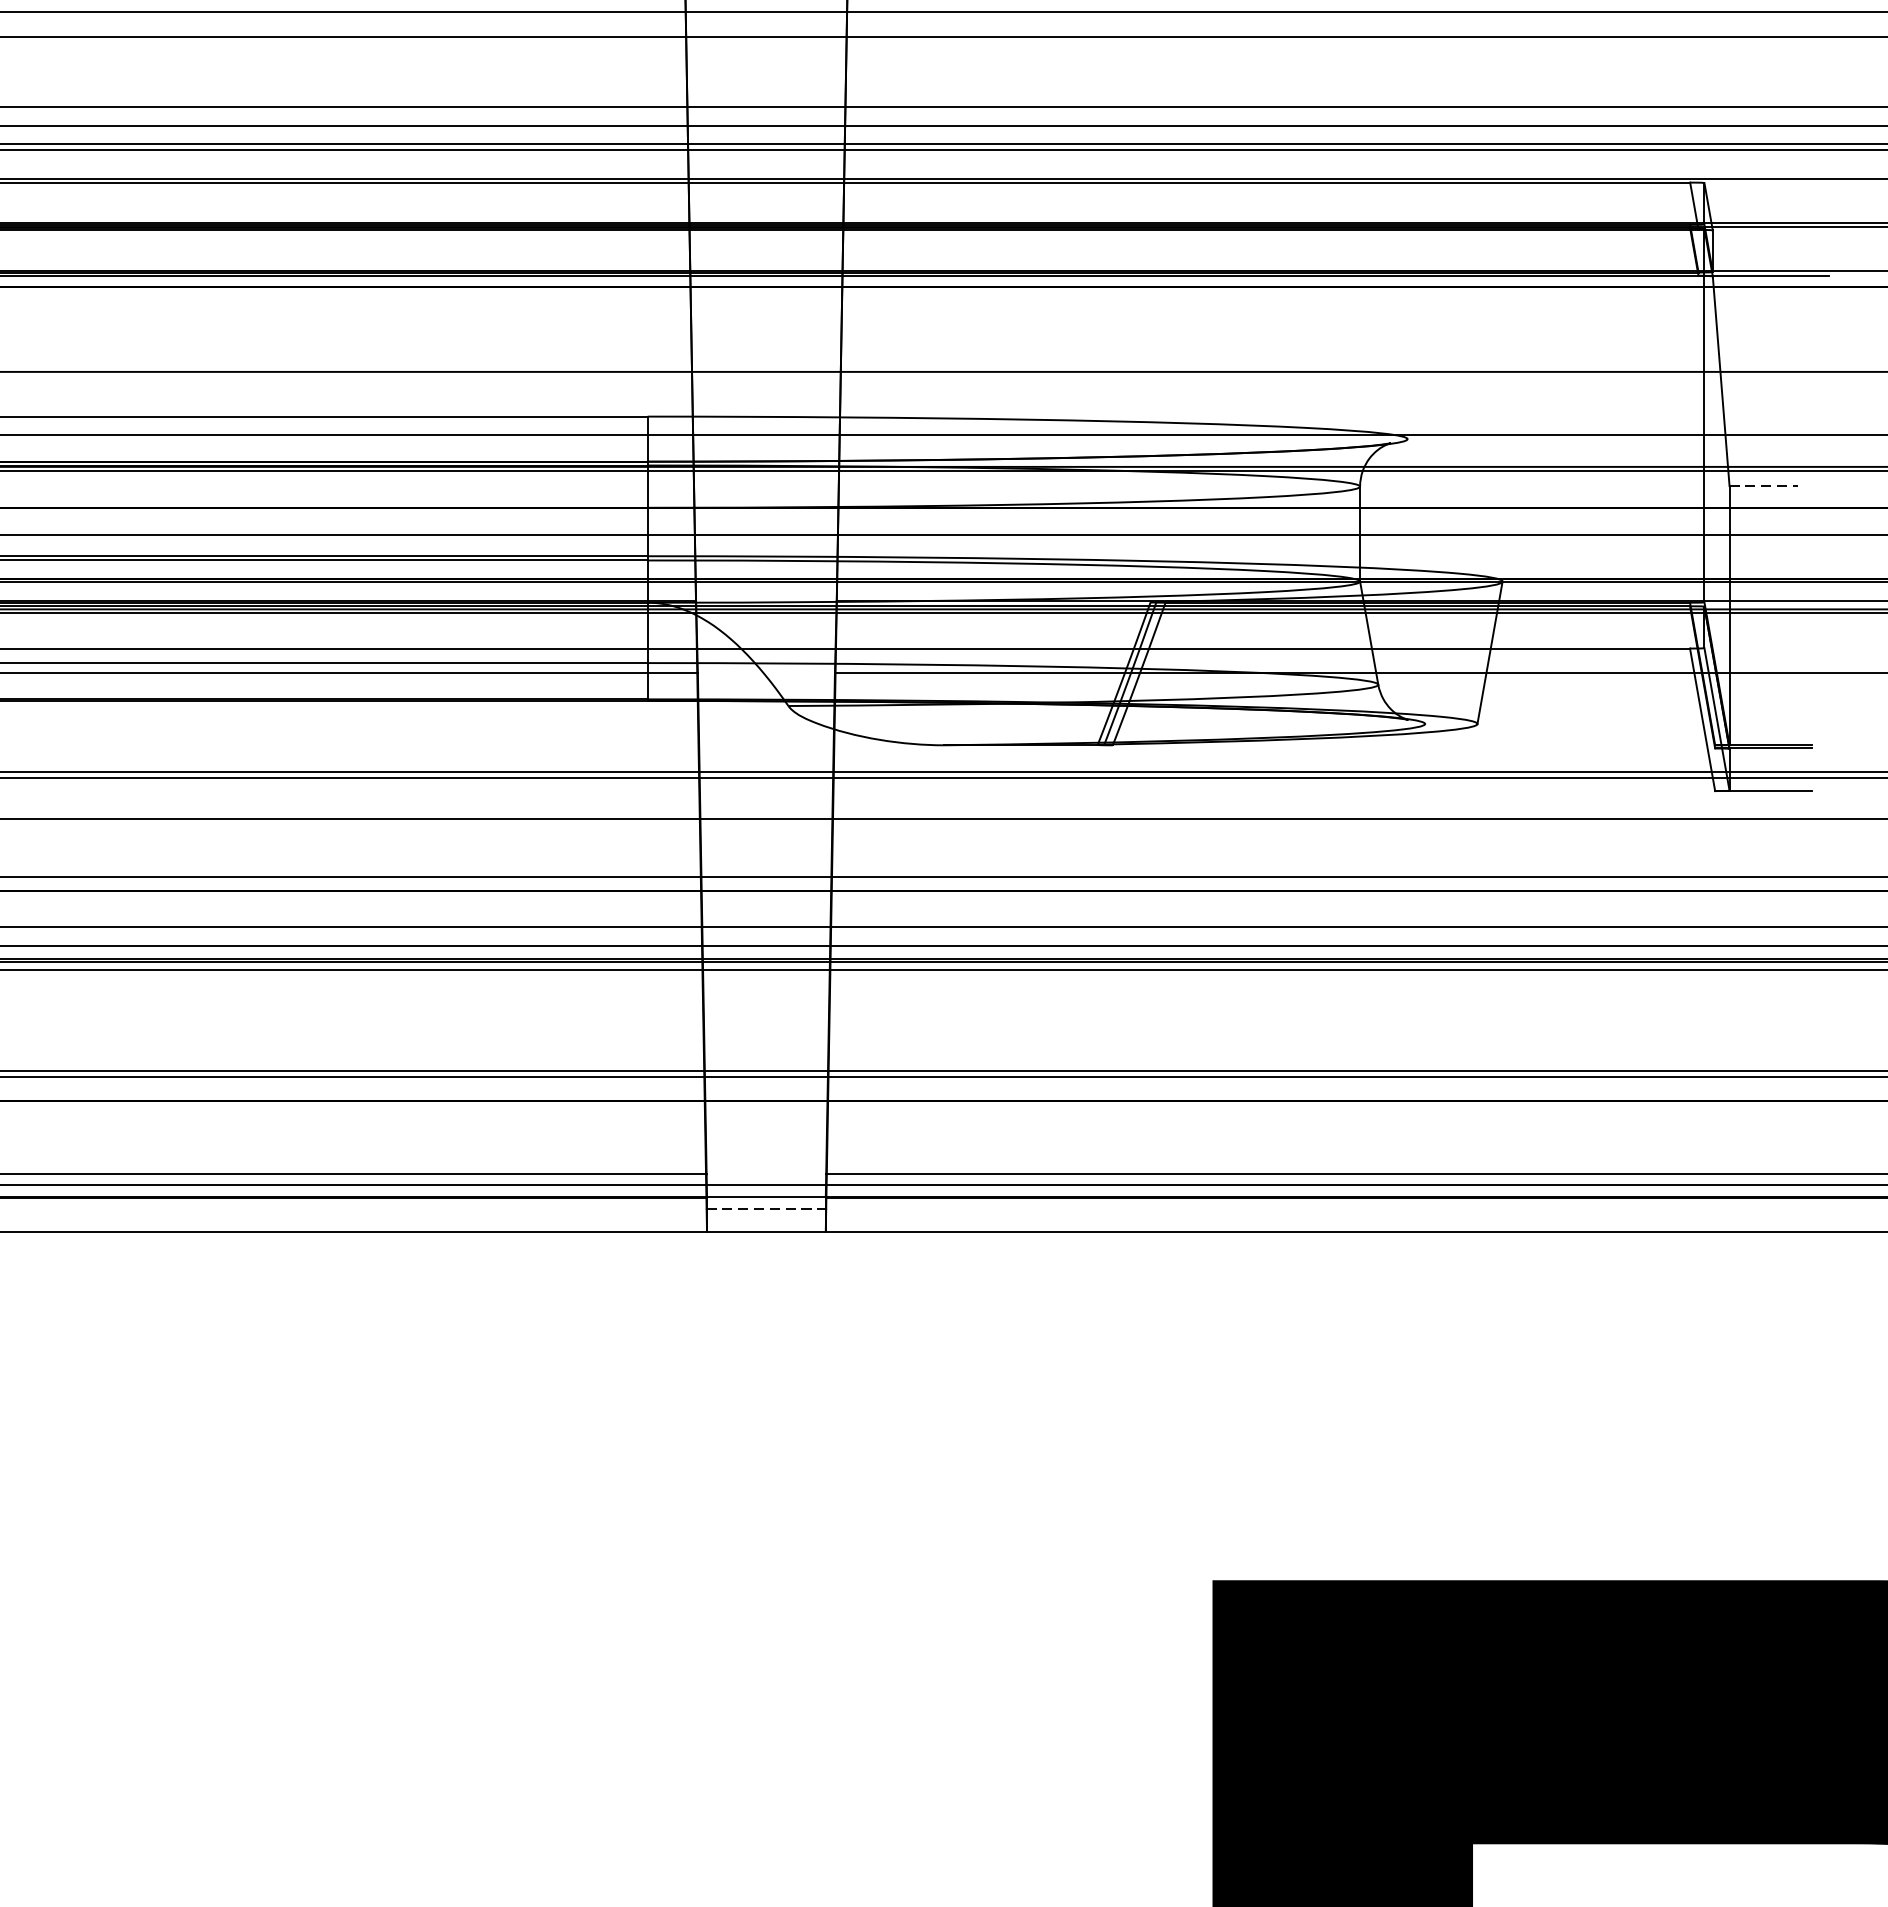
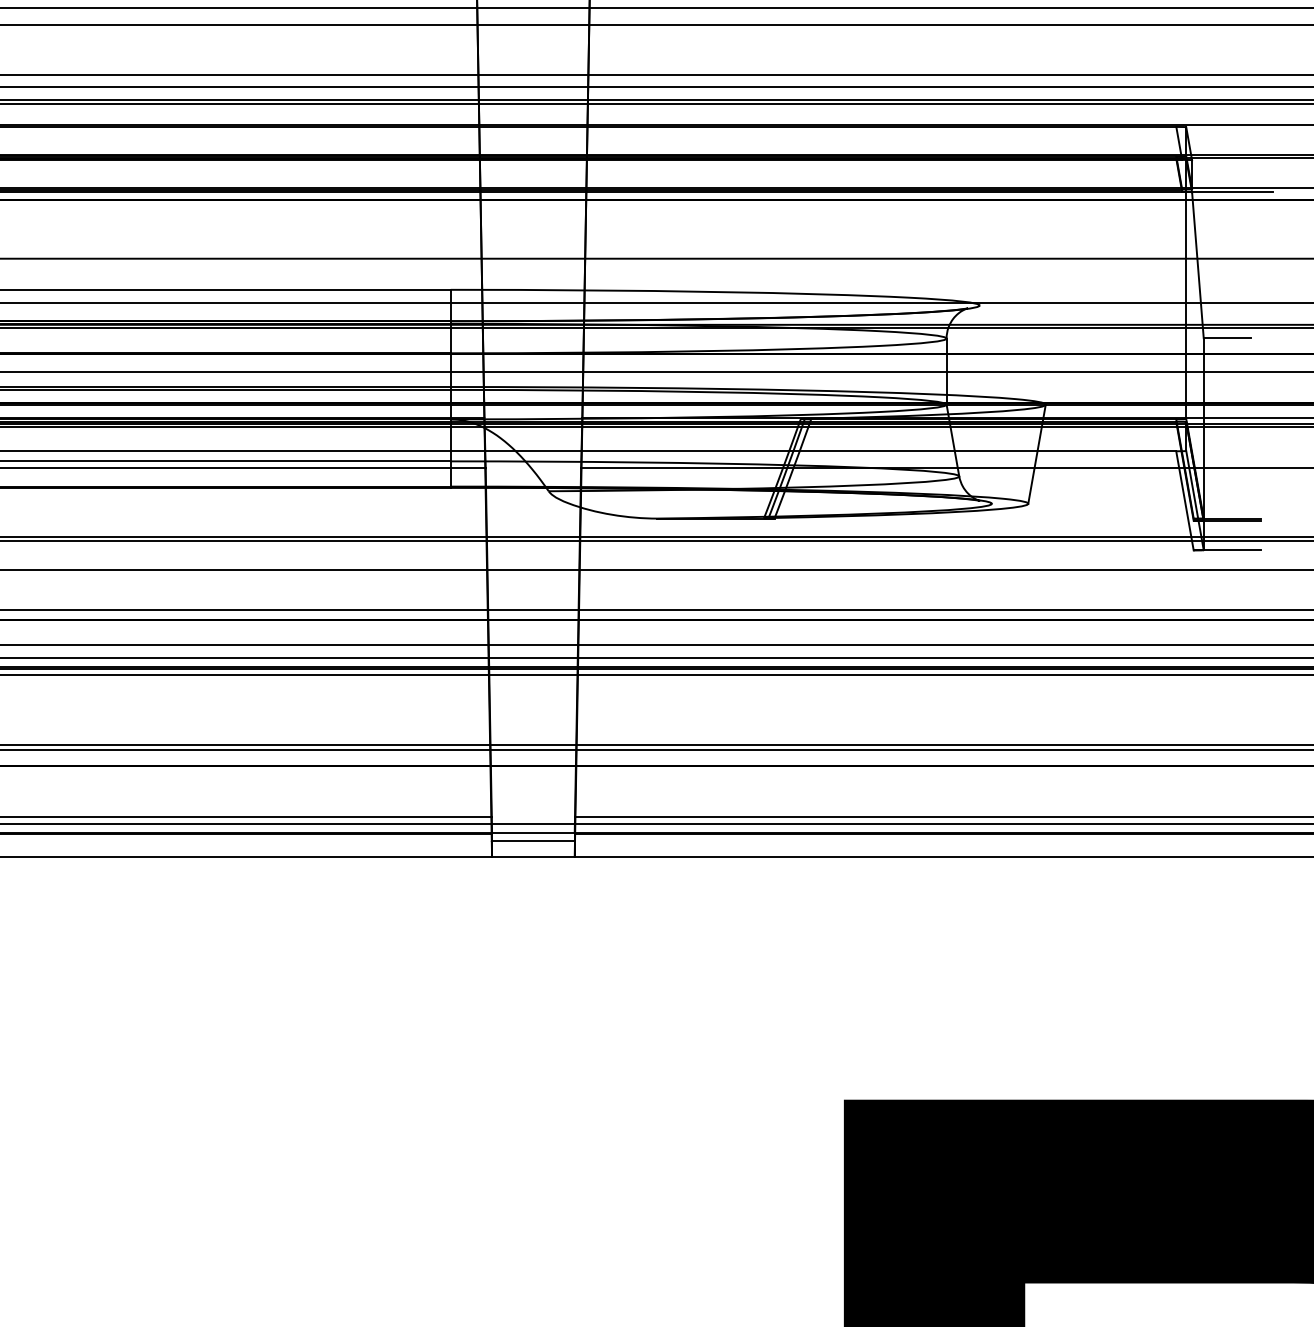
line: (1763, 486) -> (1227, 338), dashed -> solid
line: (766, 1207) -> (533, 840), dashed -> solid

